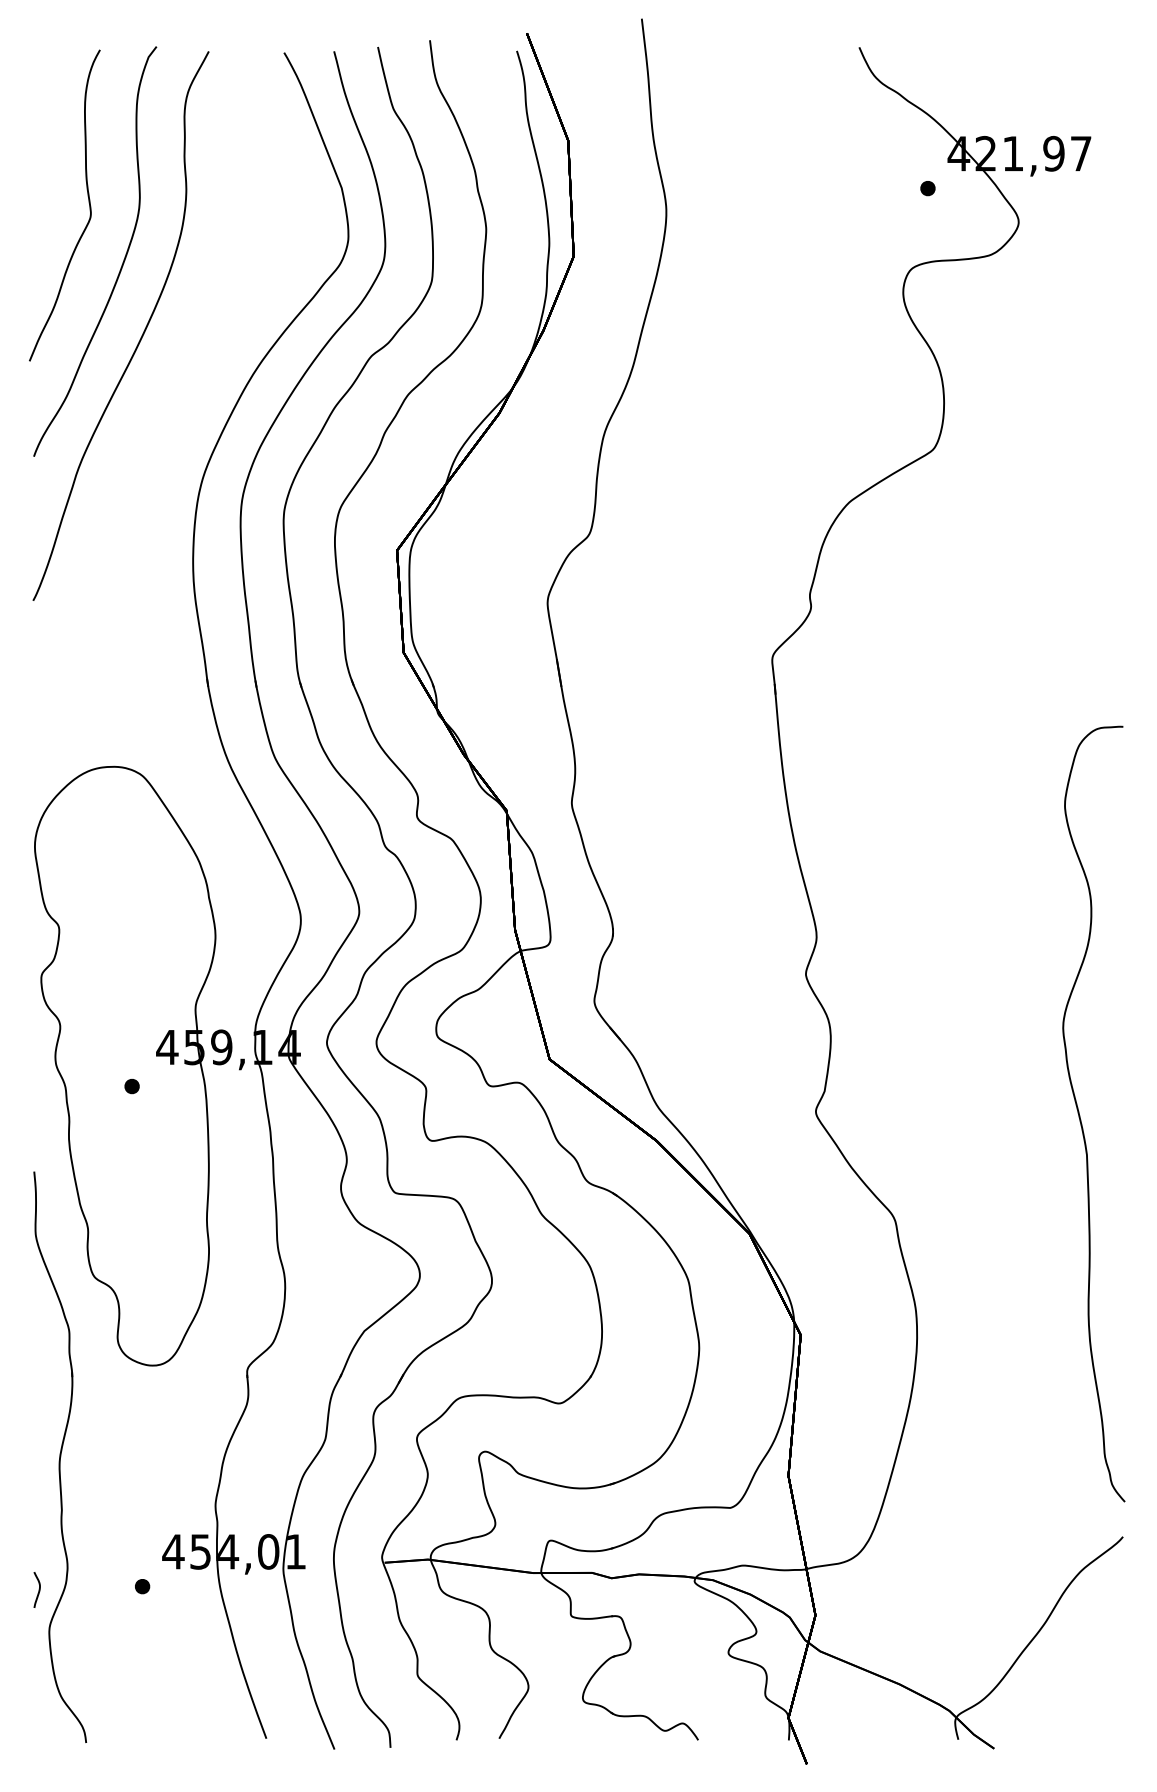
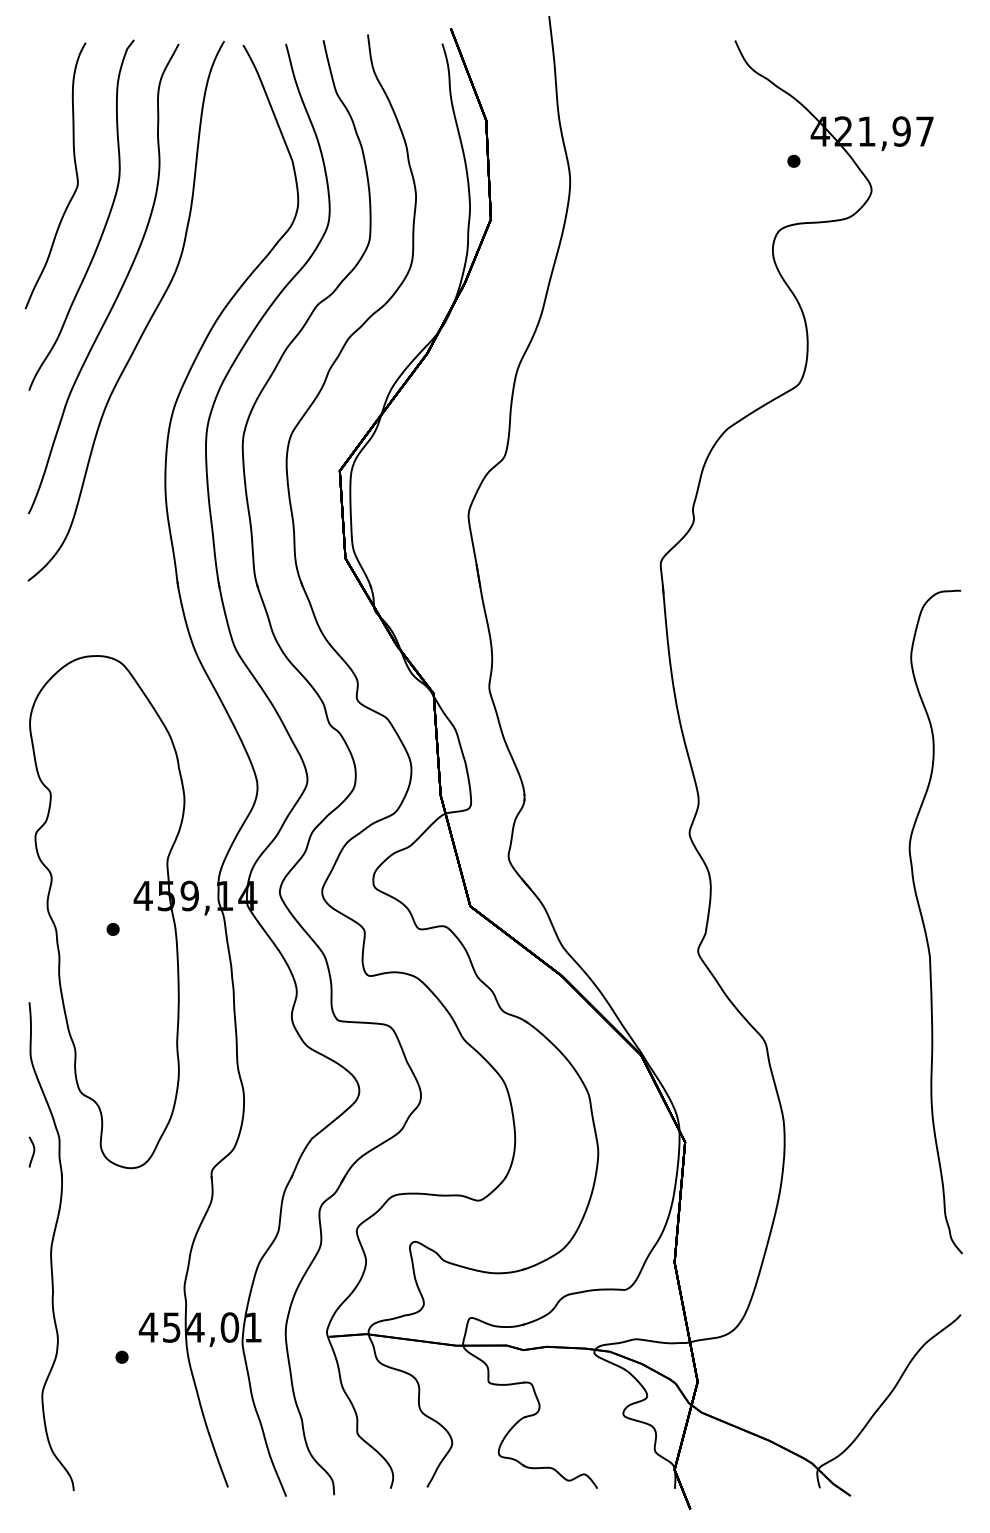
curve: (172, 376) -> (147, 322), added
curve: (1080, 1114) -> (924, 922), moved
curve: (39, 1589) -> (33, 1151), moved

